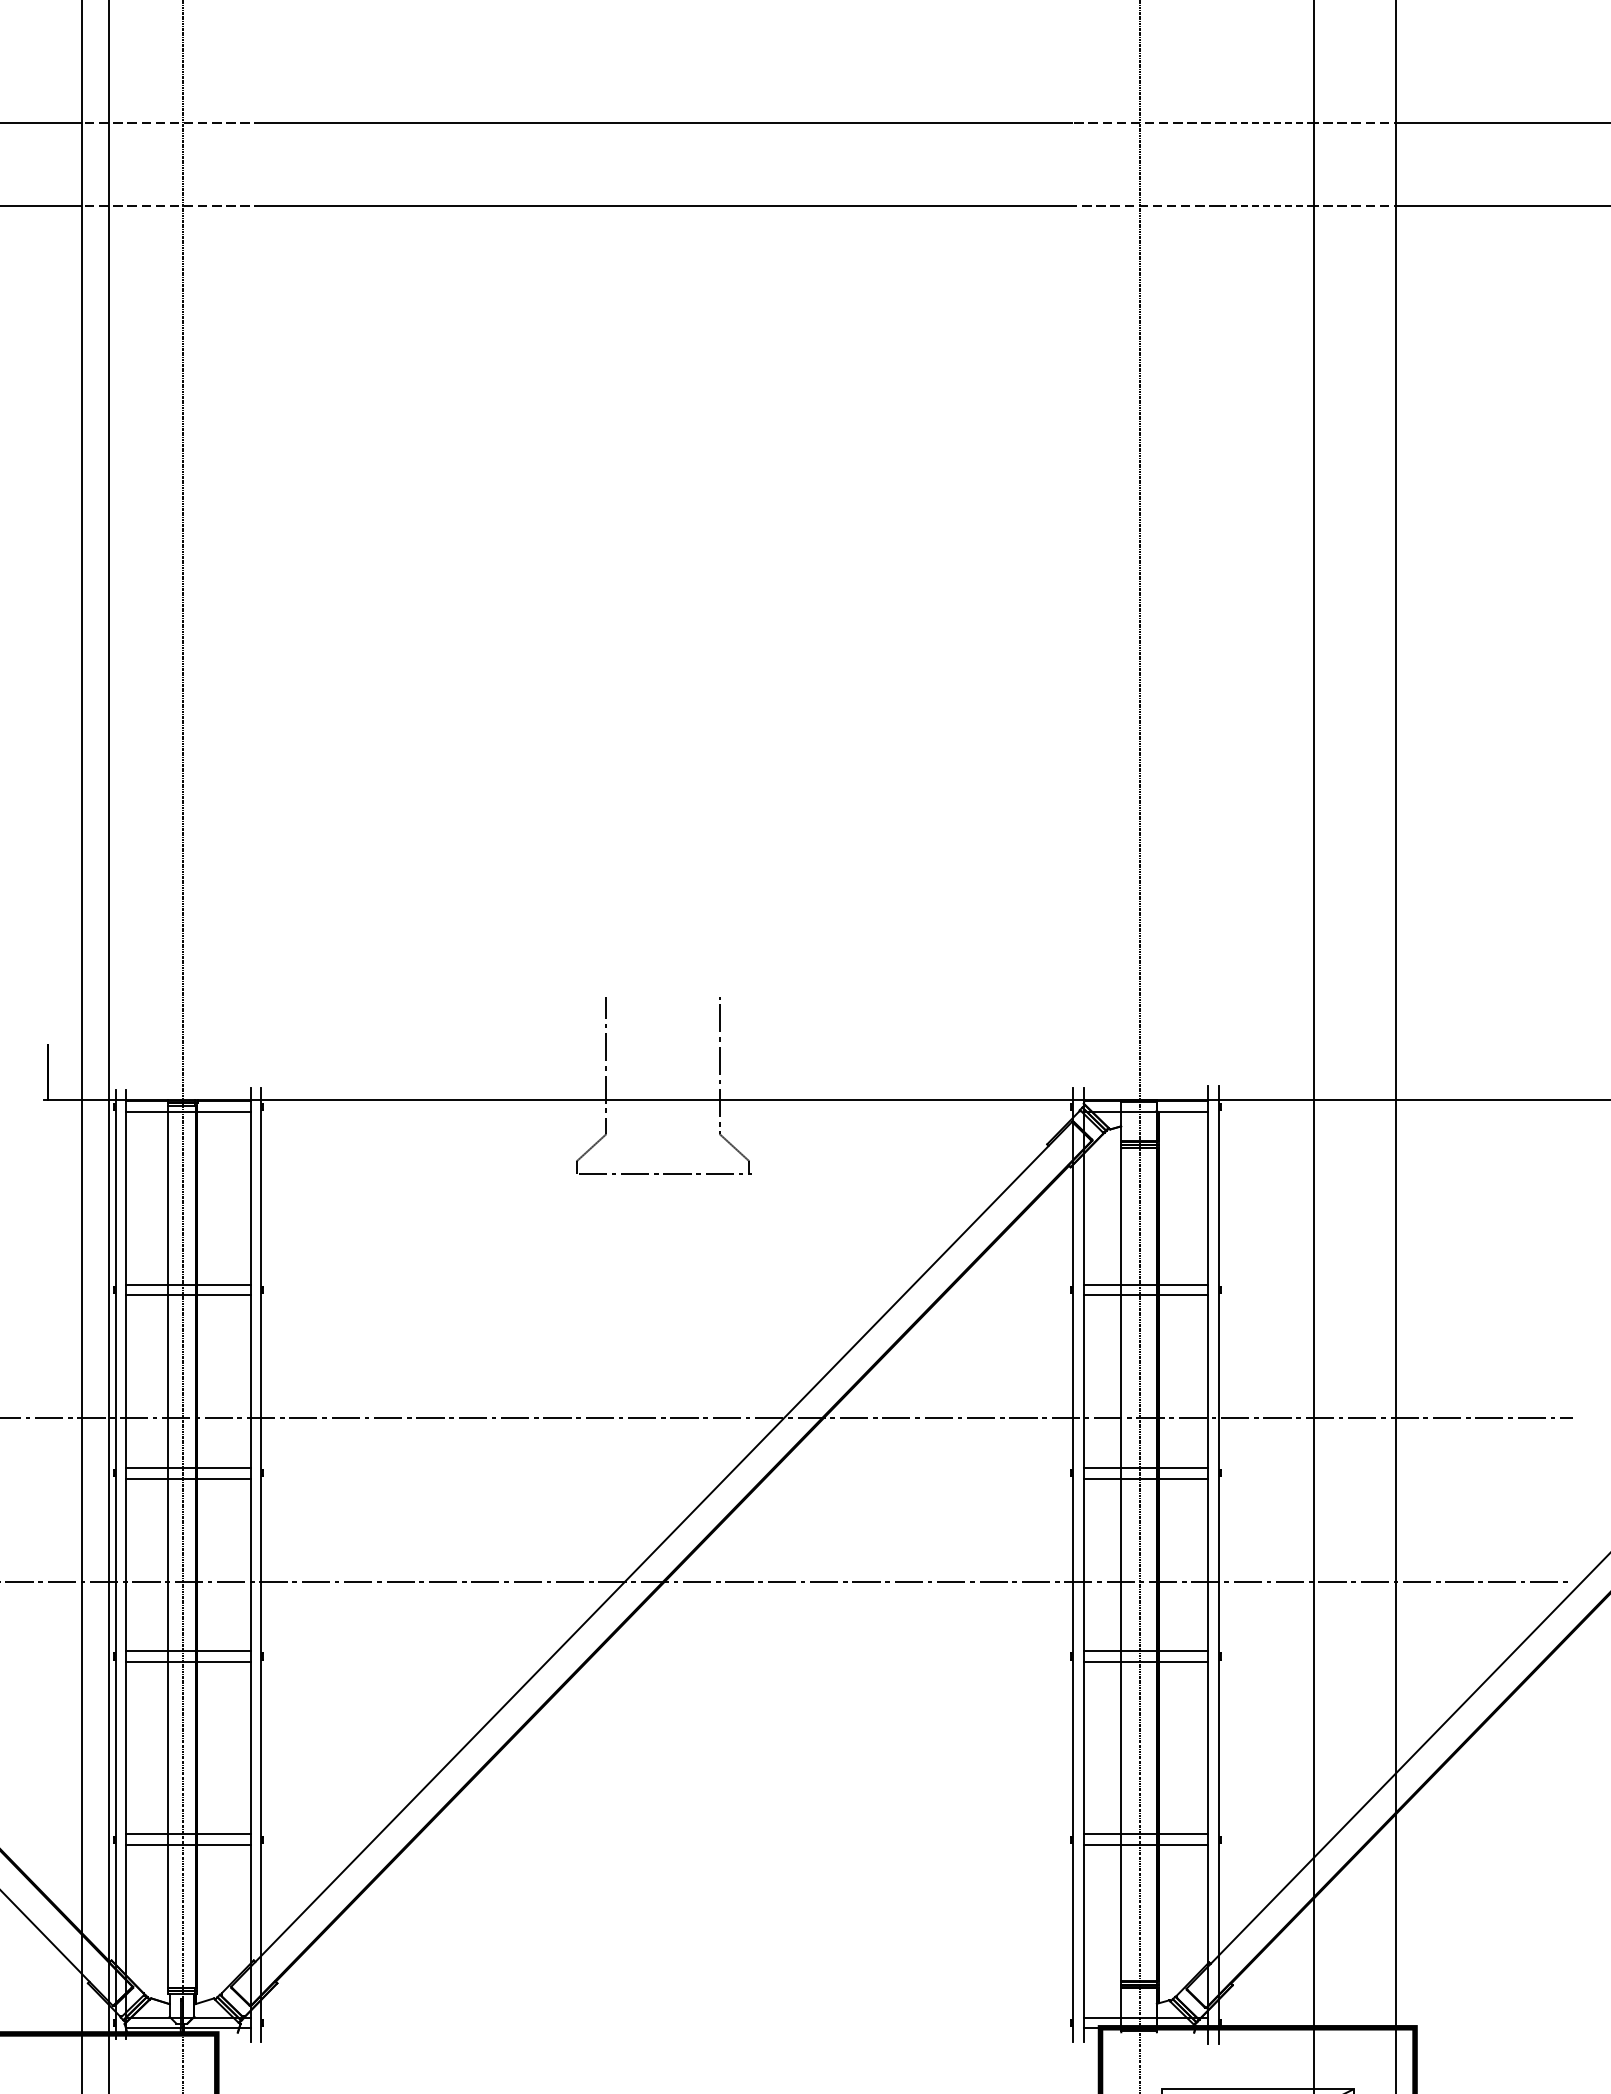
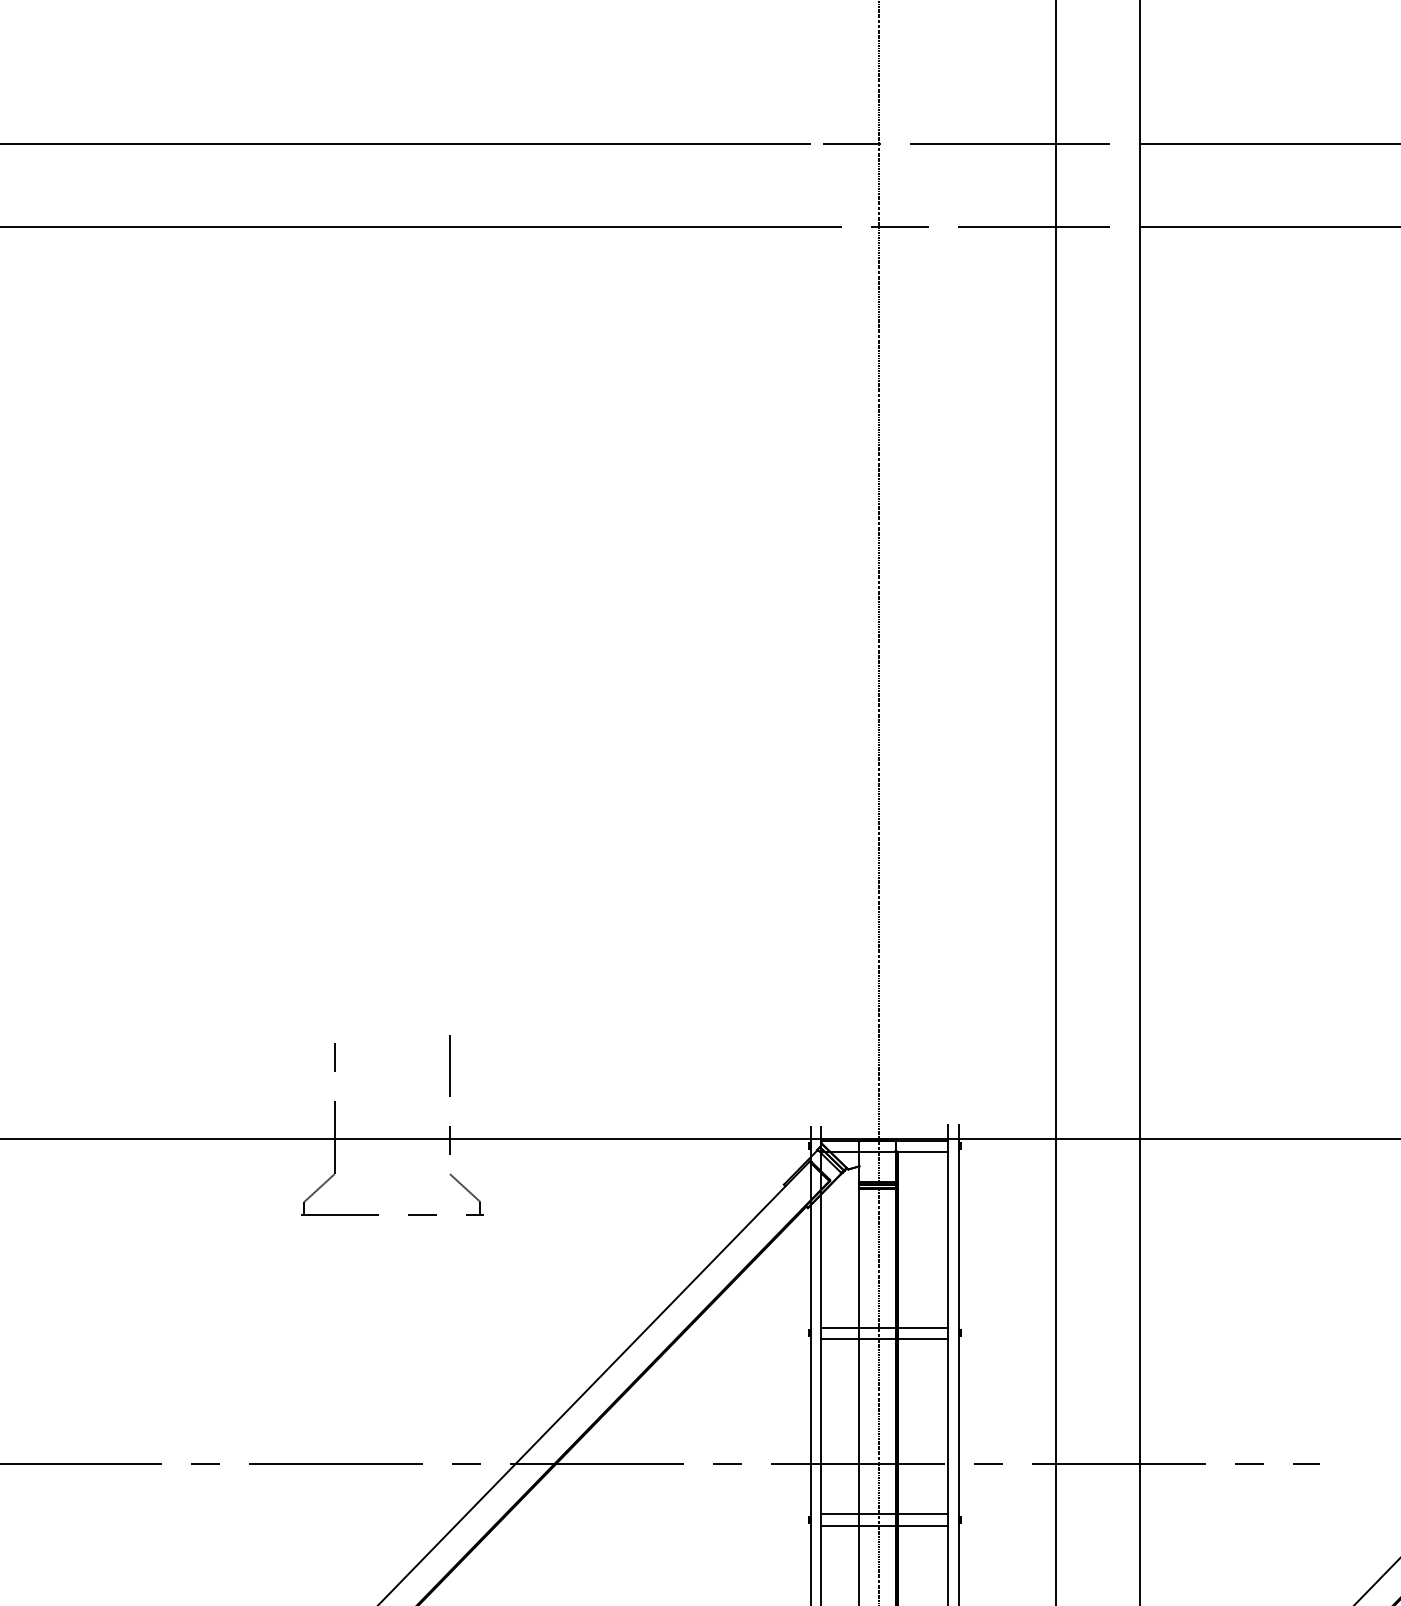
line: (1266, 123) -> (1007, 143), dashed -> solid
line: (1266, 205) -> (1007, 227), dashed -> solid

